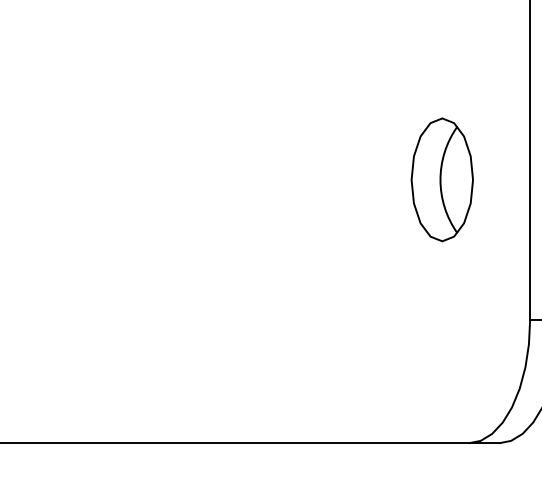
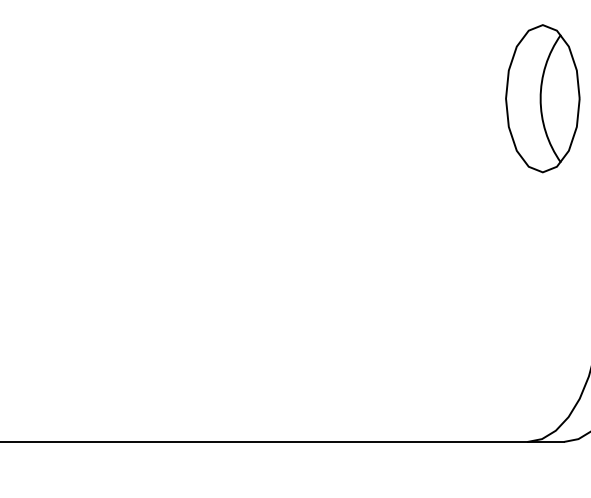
part: (441, 179) -> (541, 98), moved

